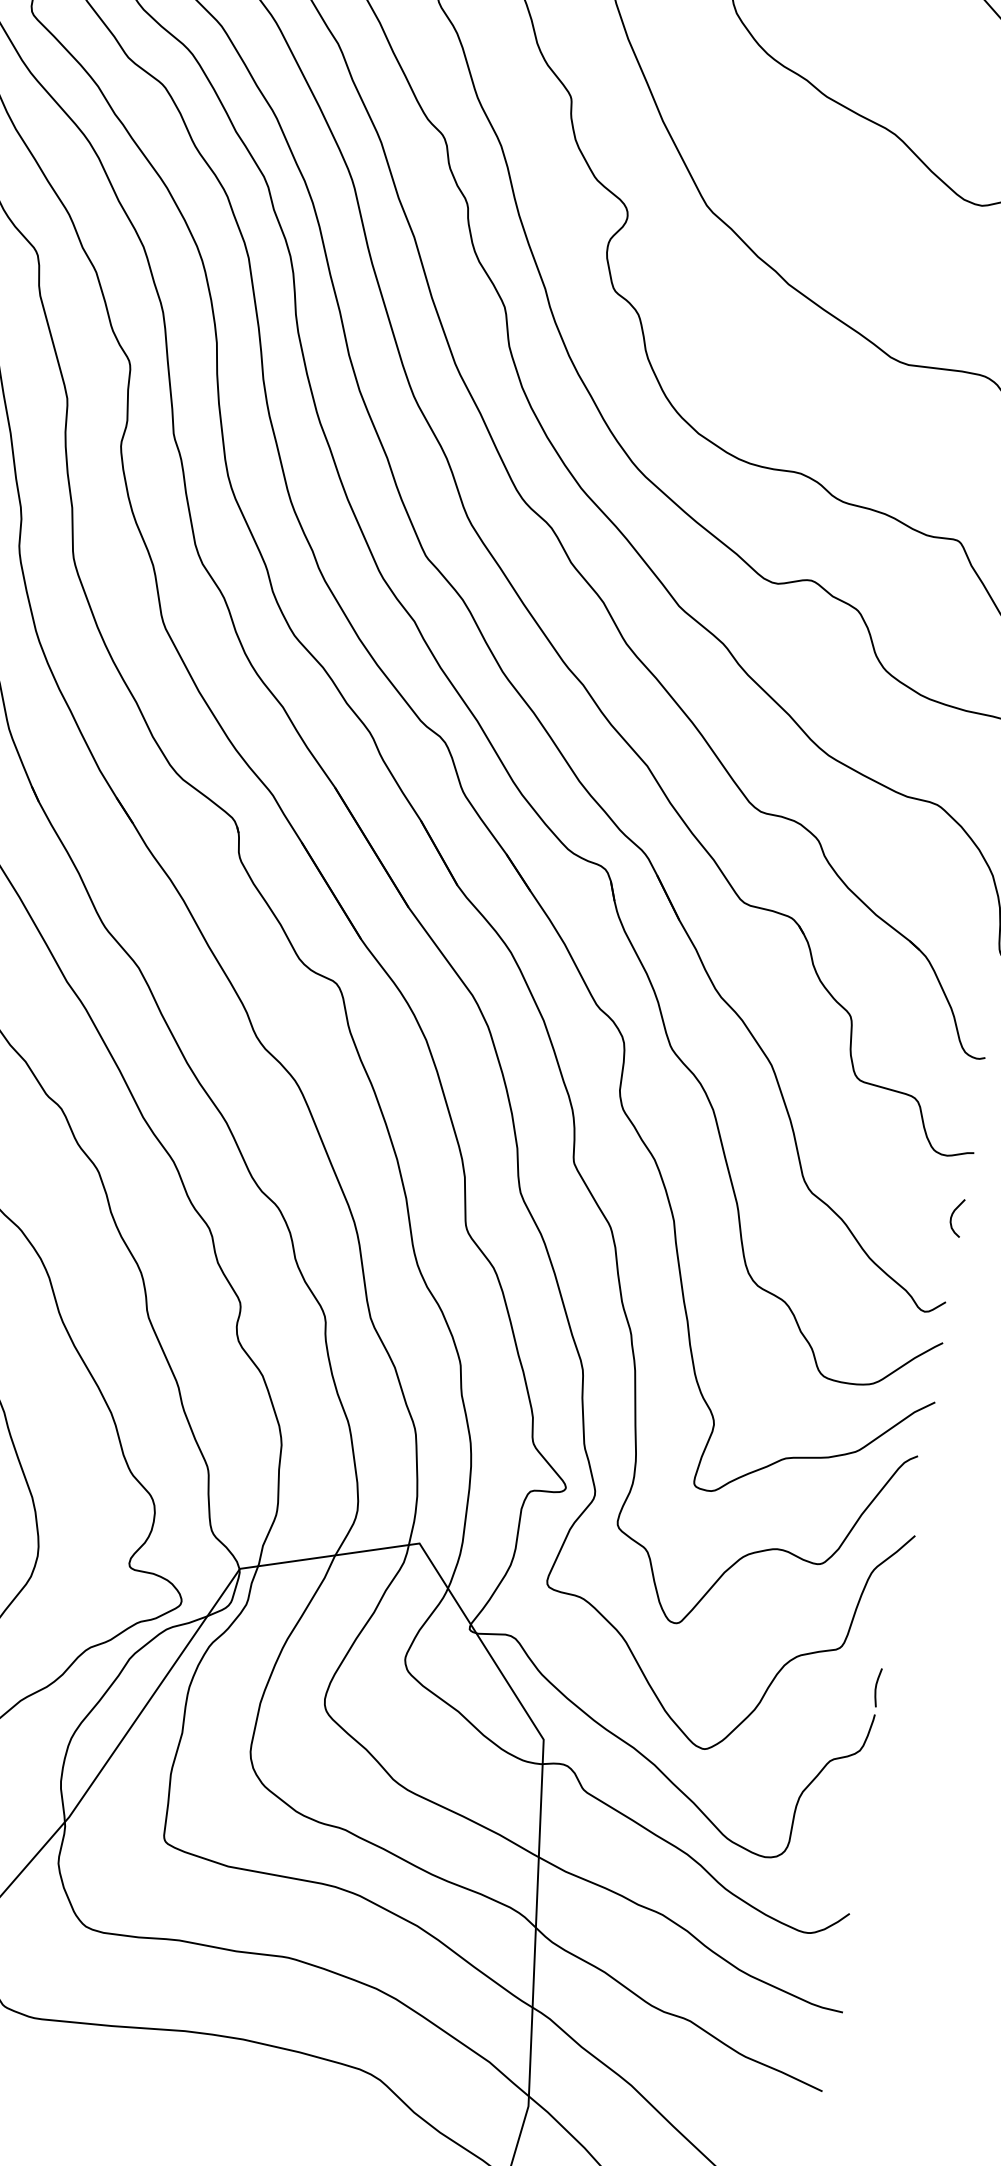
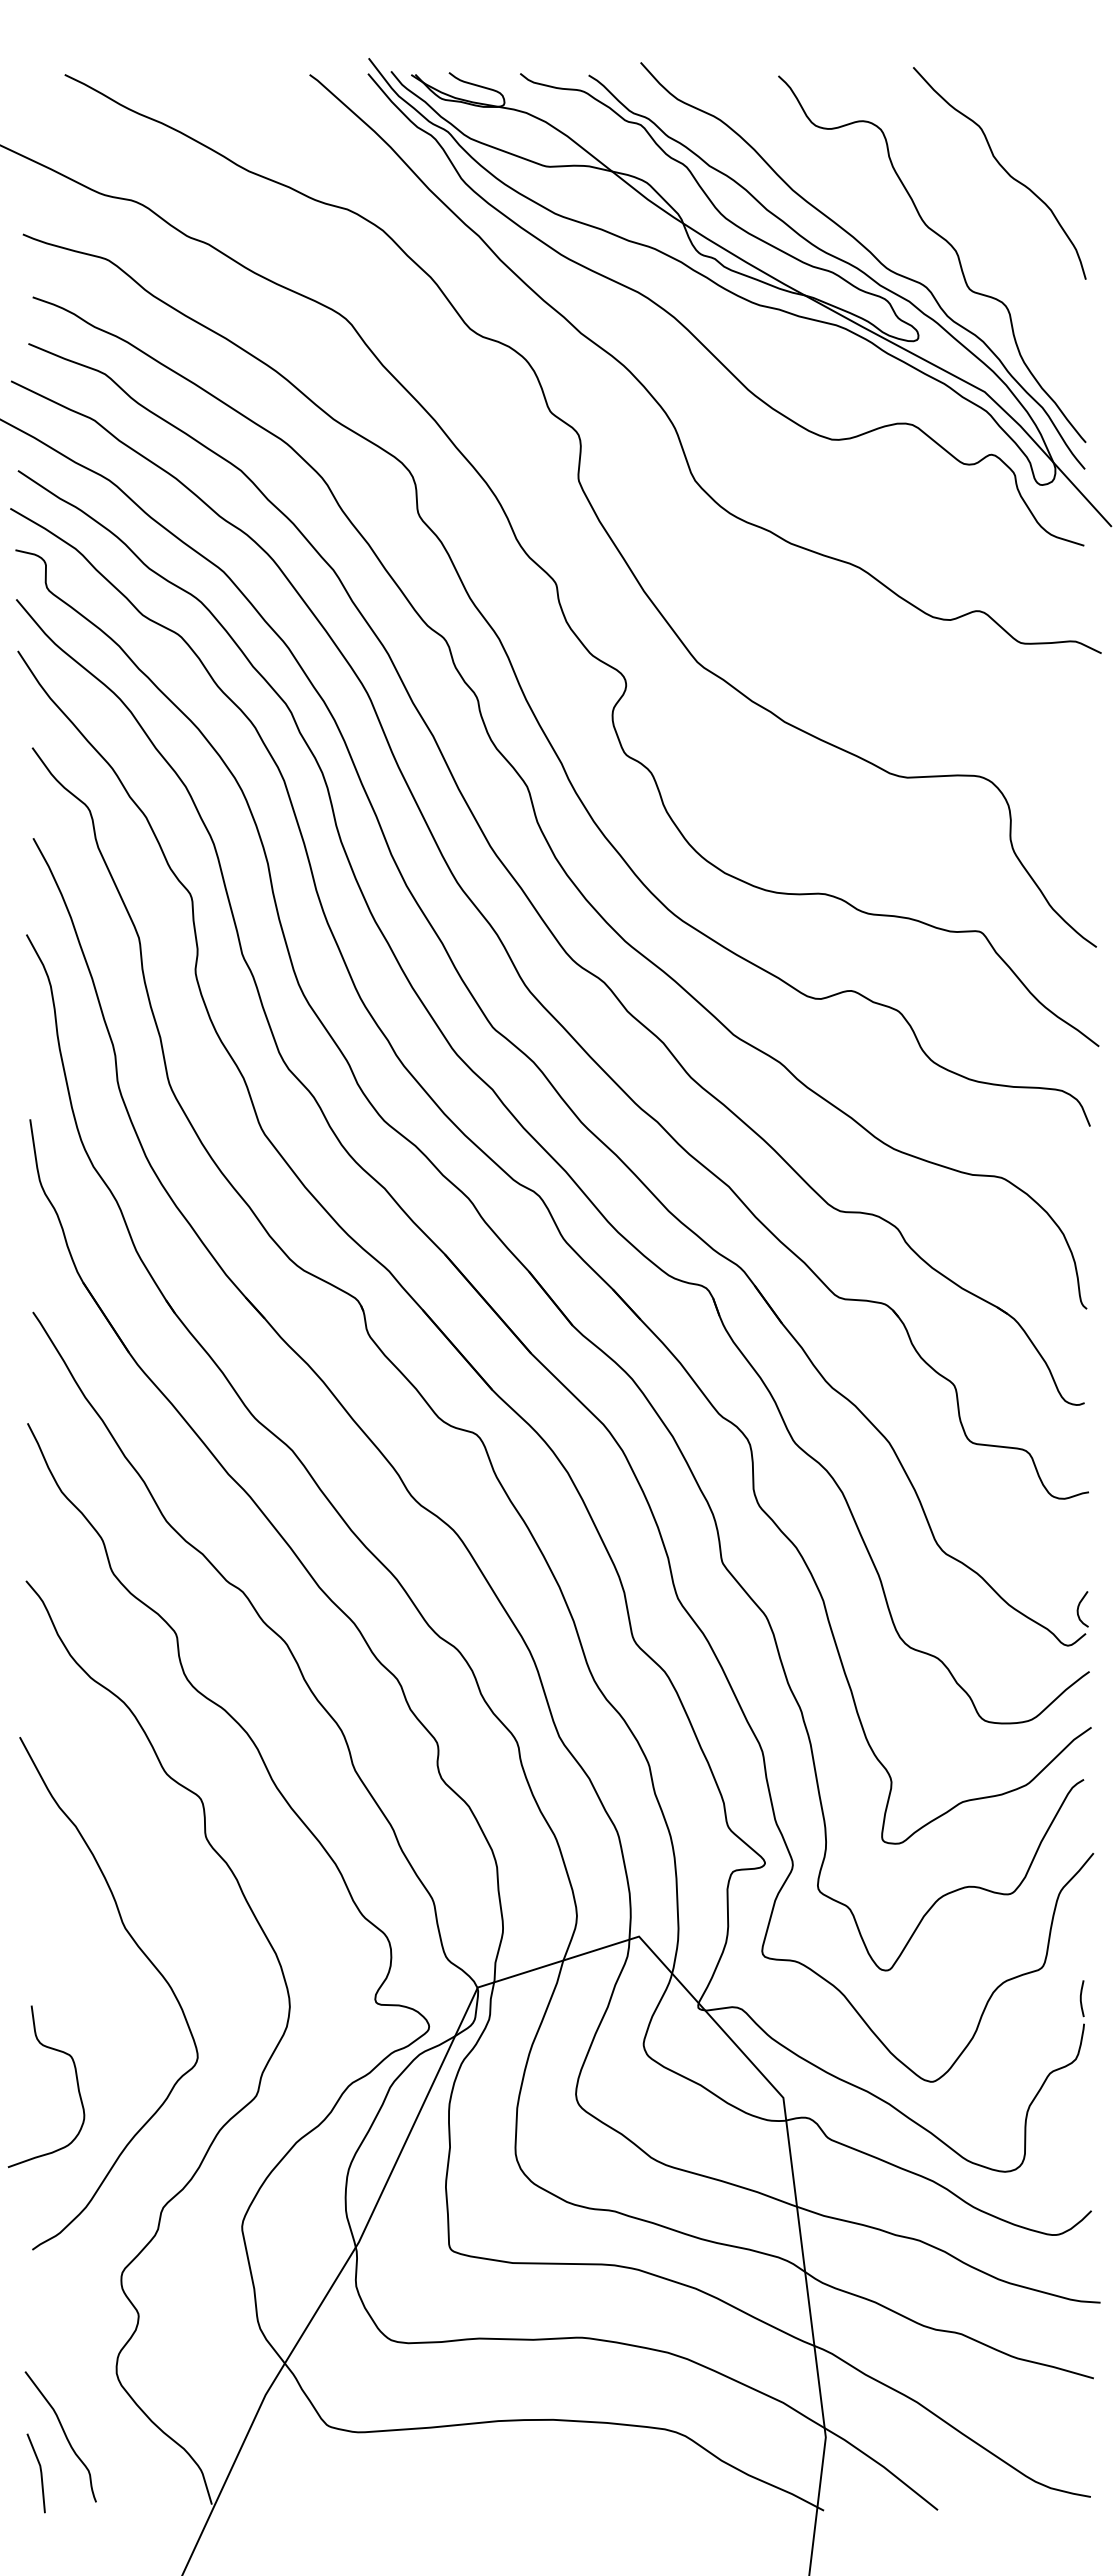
curve: (953, 1215) -> (1079, 1607), moved

